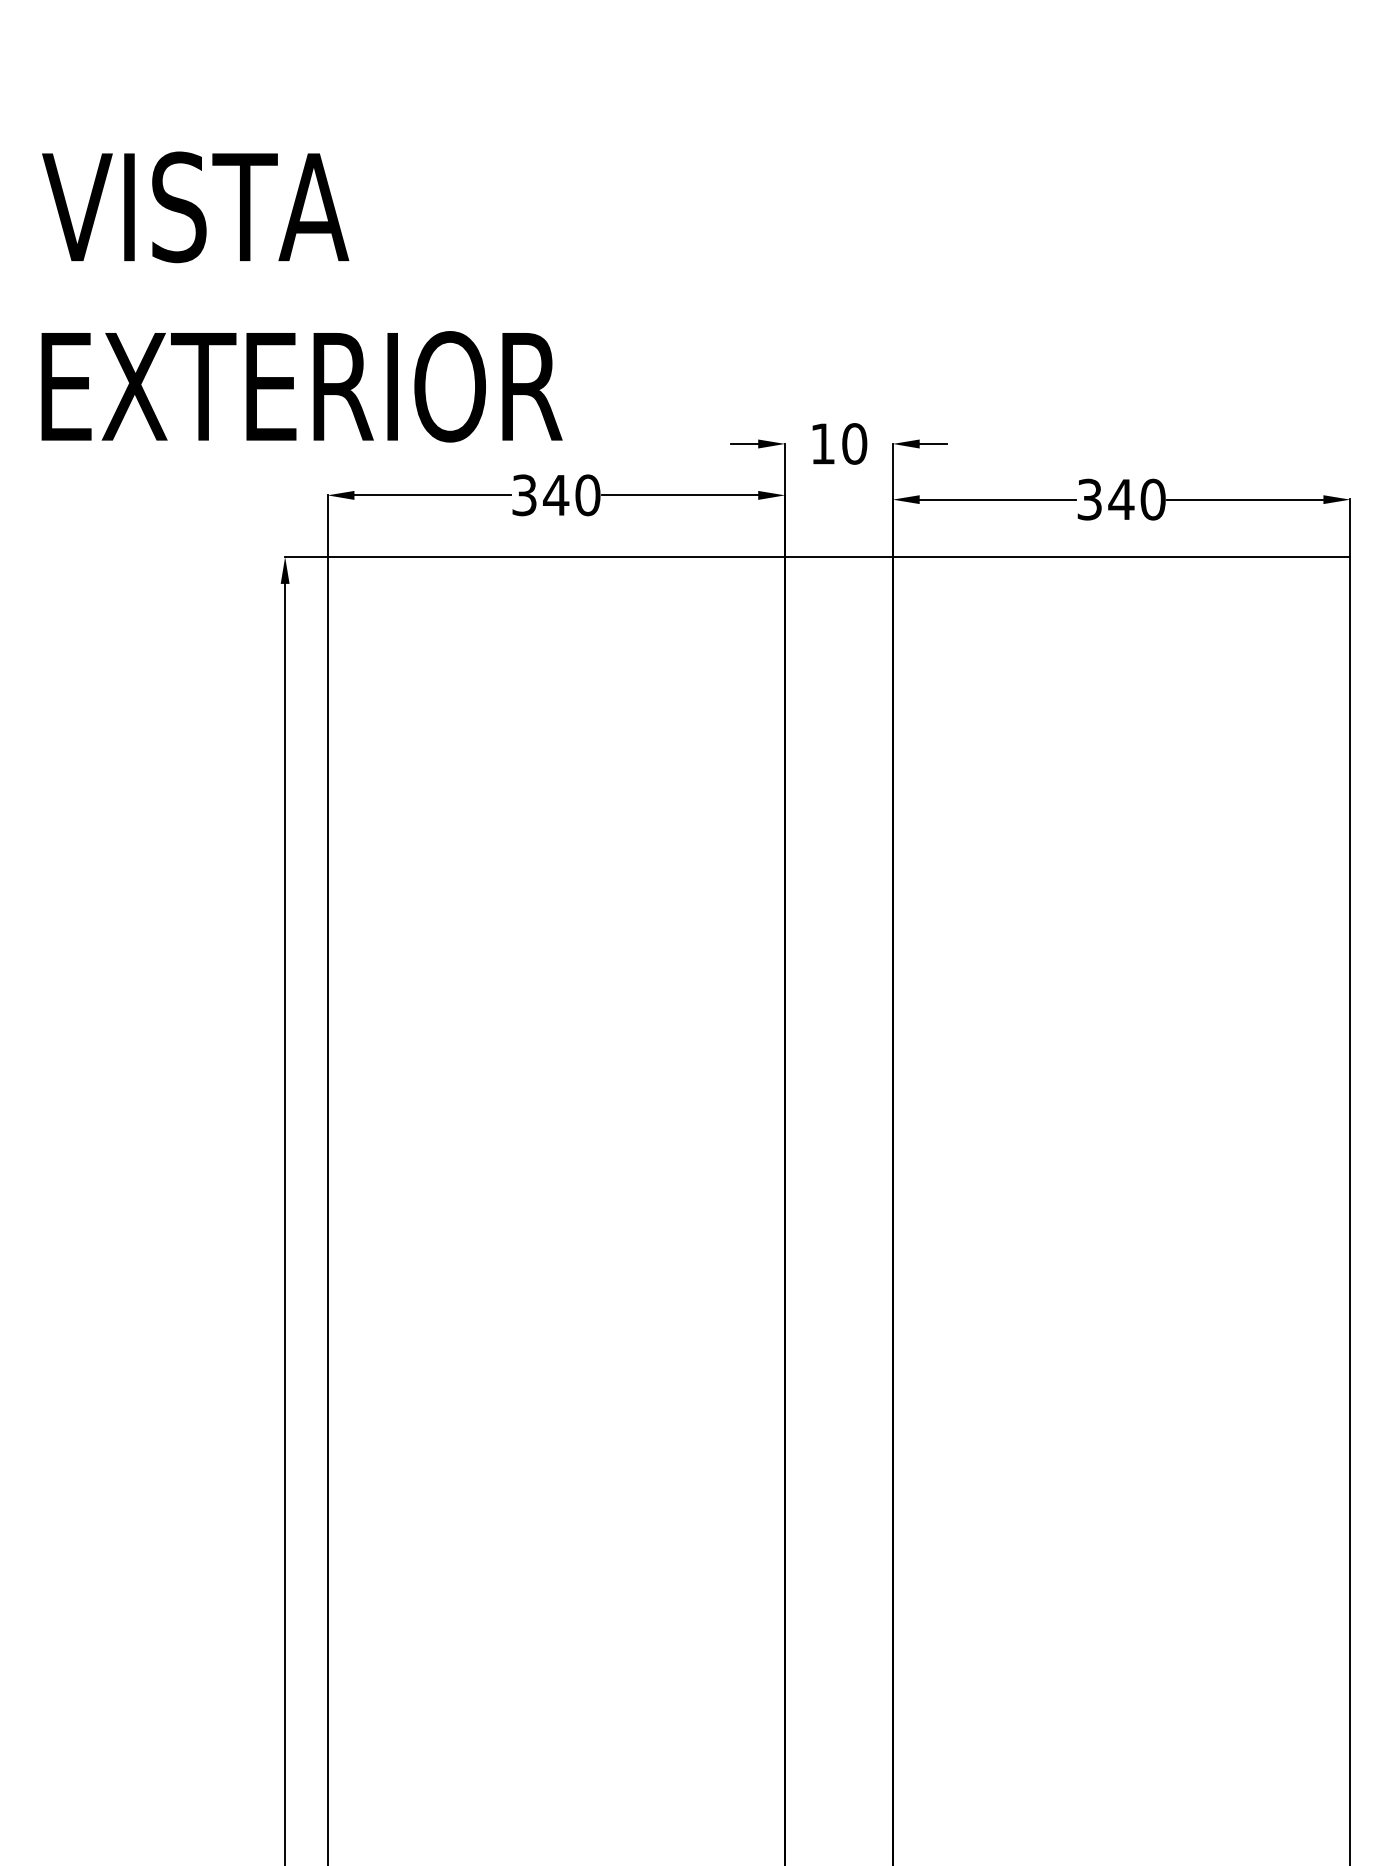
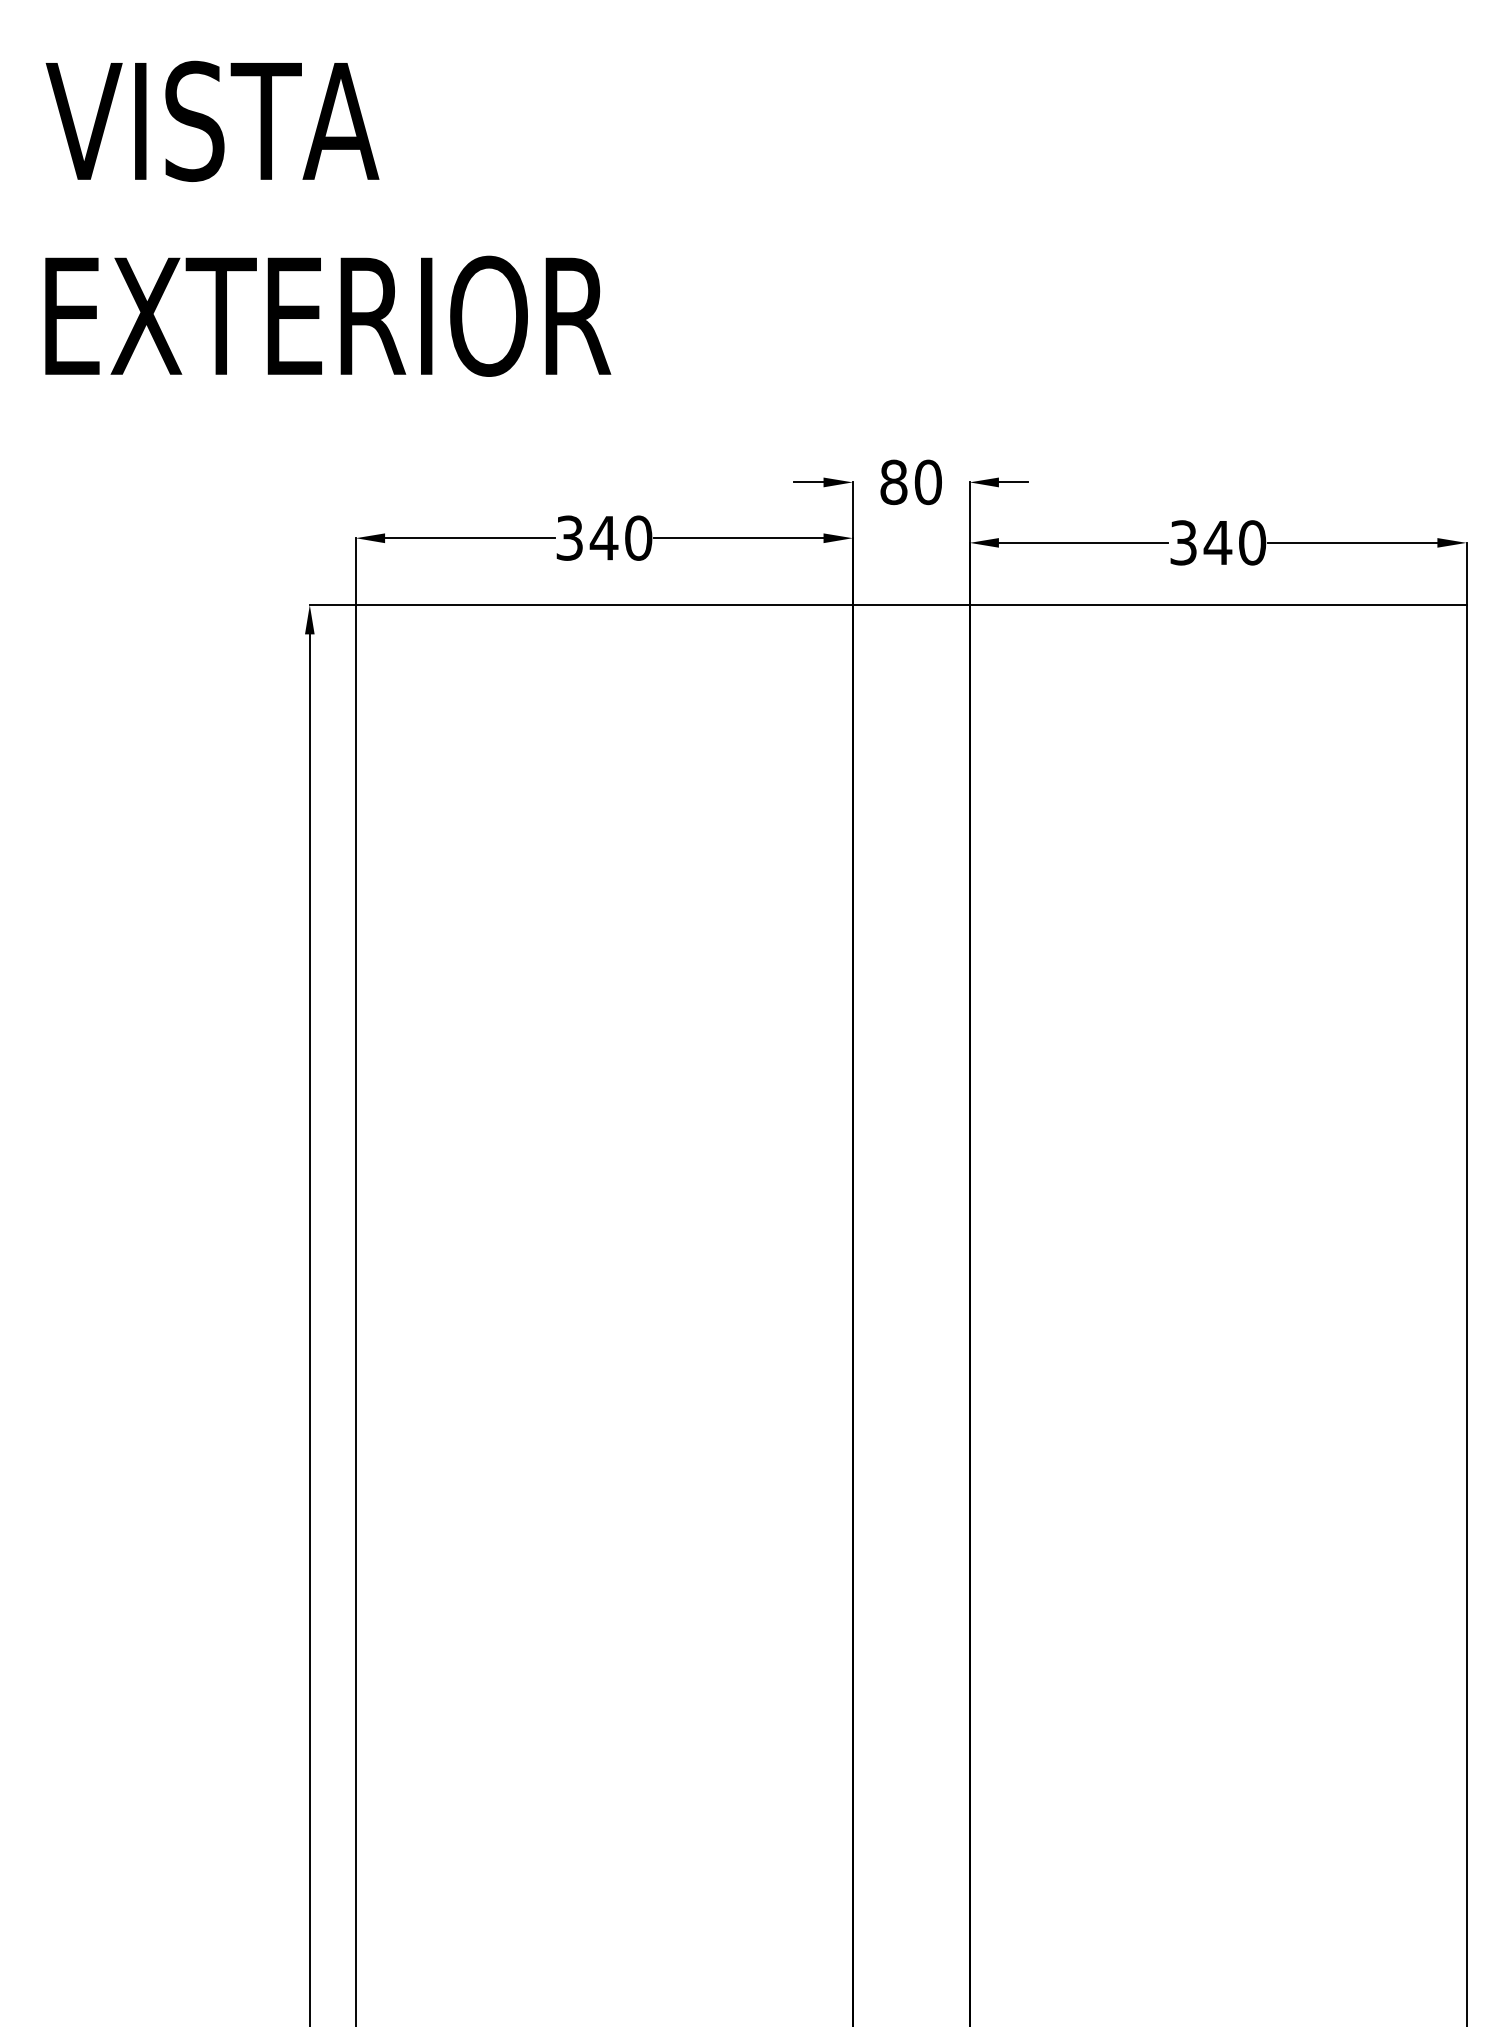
text: (302, 296) -> (328, 218), moved
text: (822, 444) -> (893, 482), 10 -> 80

